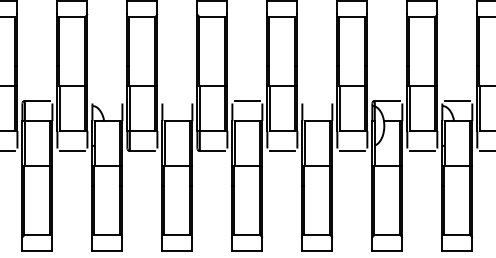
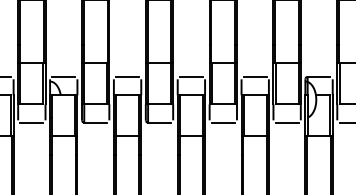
line: (106, 101) -> (62, 77), added
line: (176, 101) -> (126, 77), added
line: (316, 101) -> (254, 77), added

